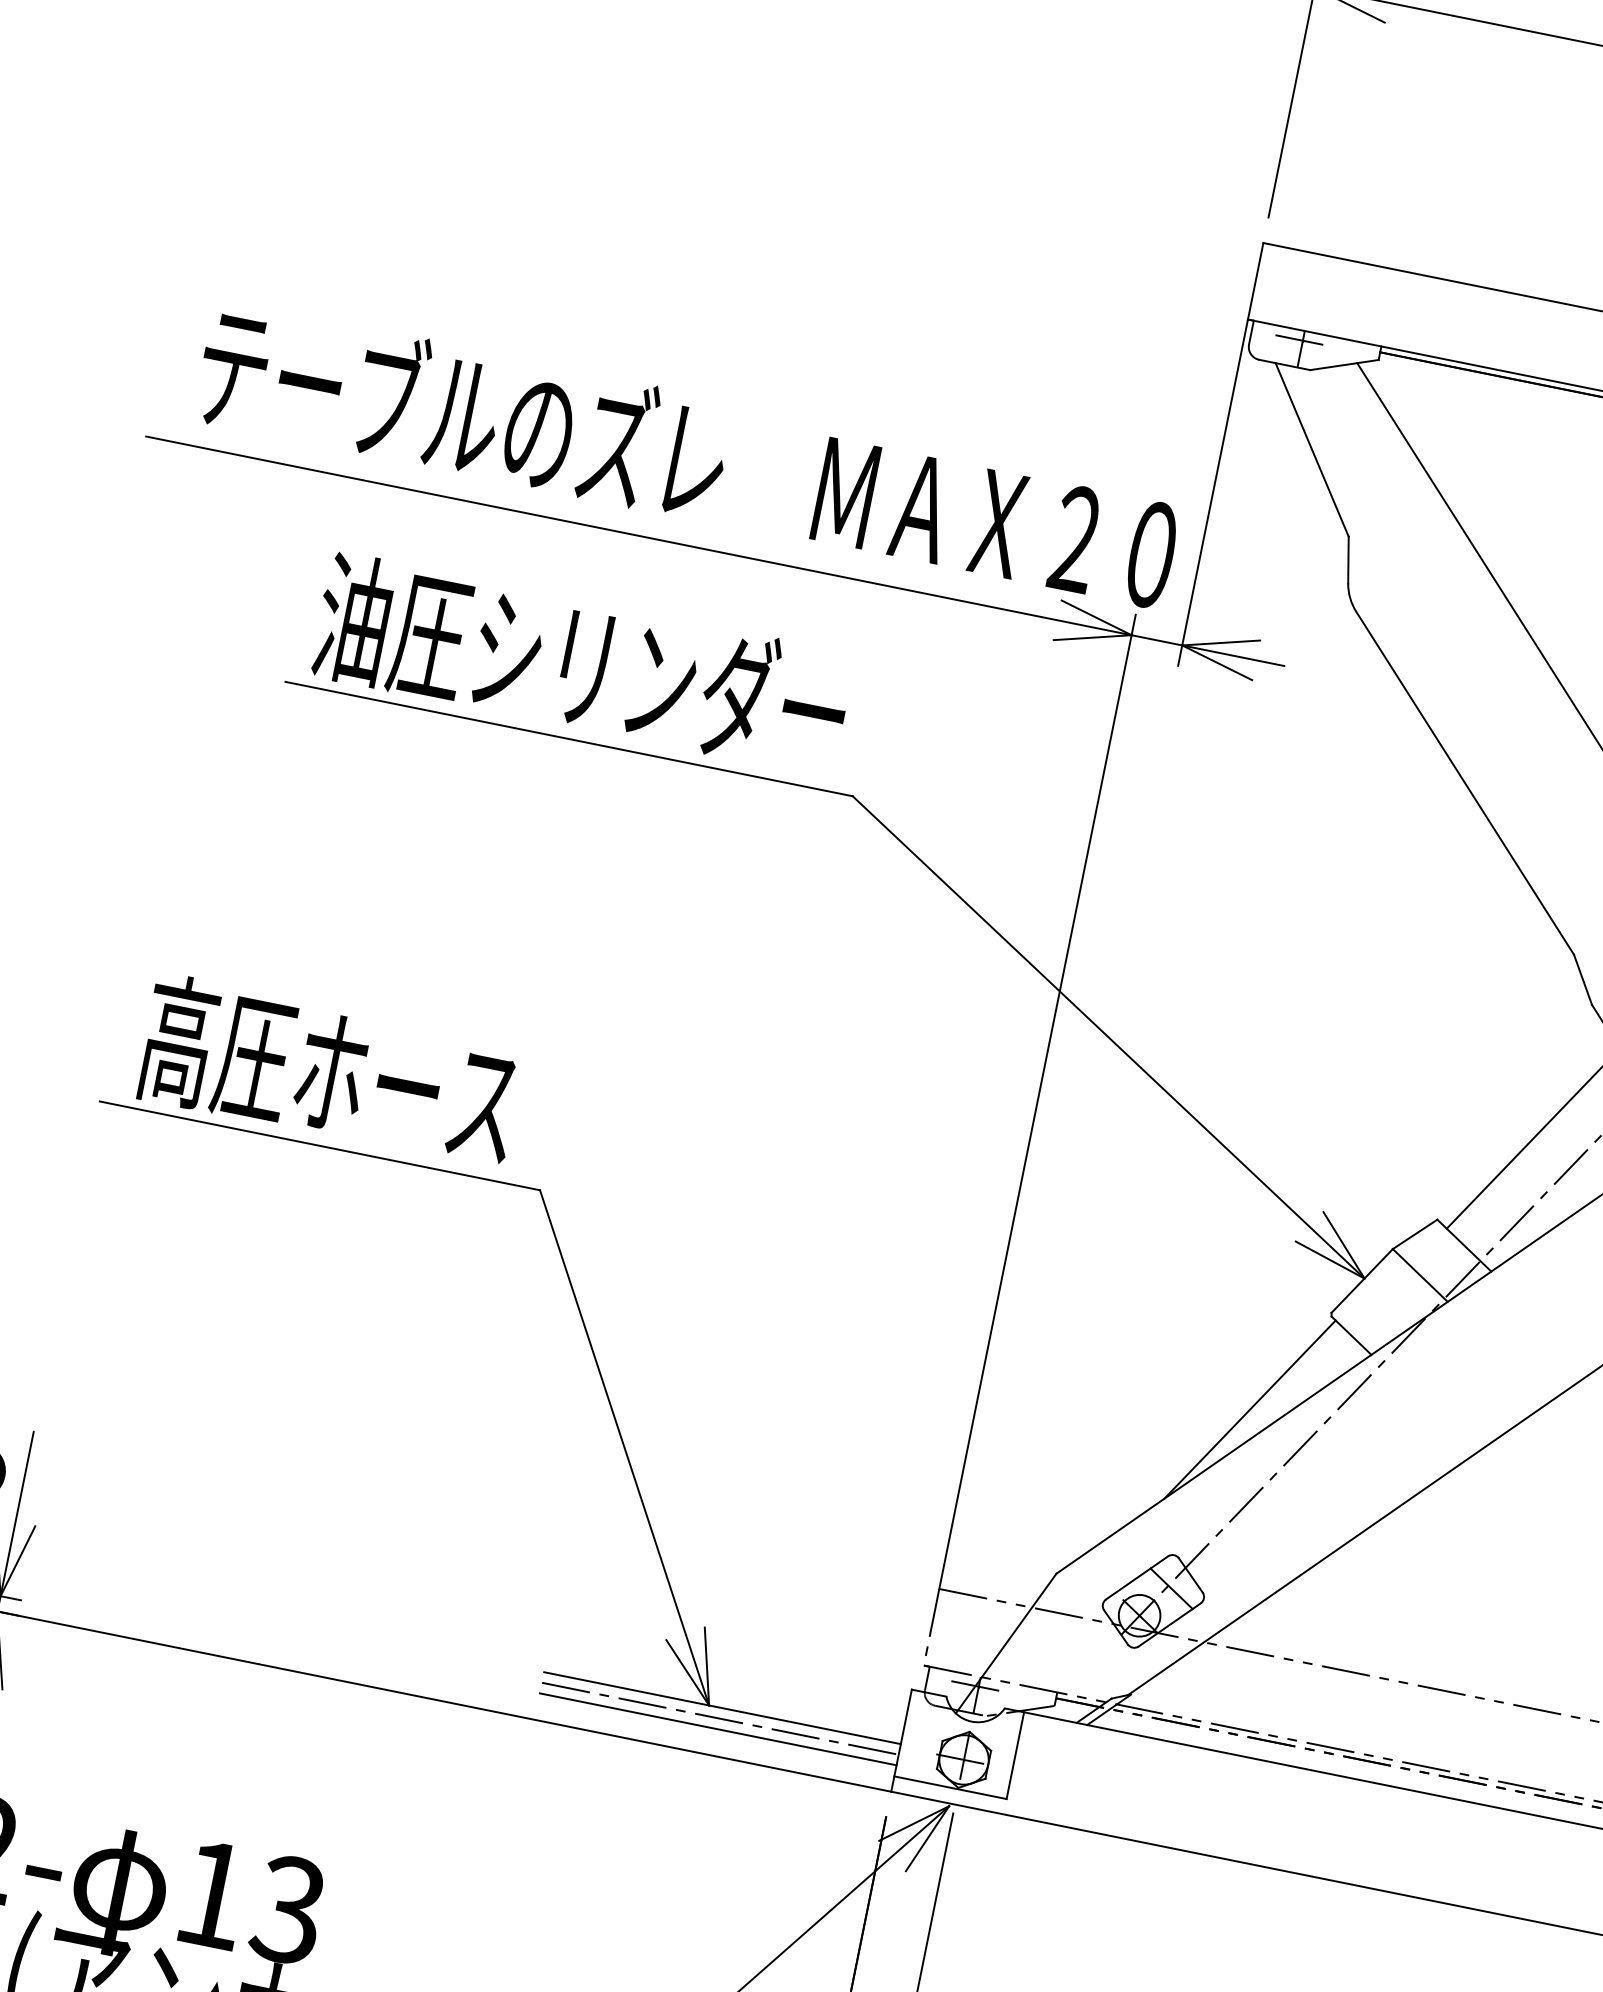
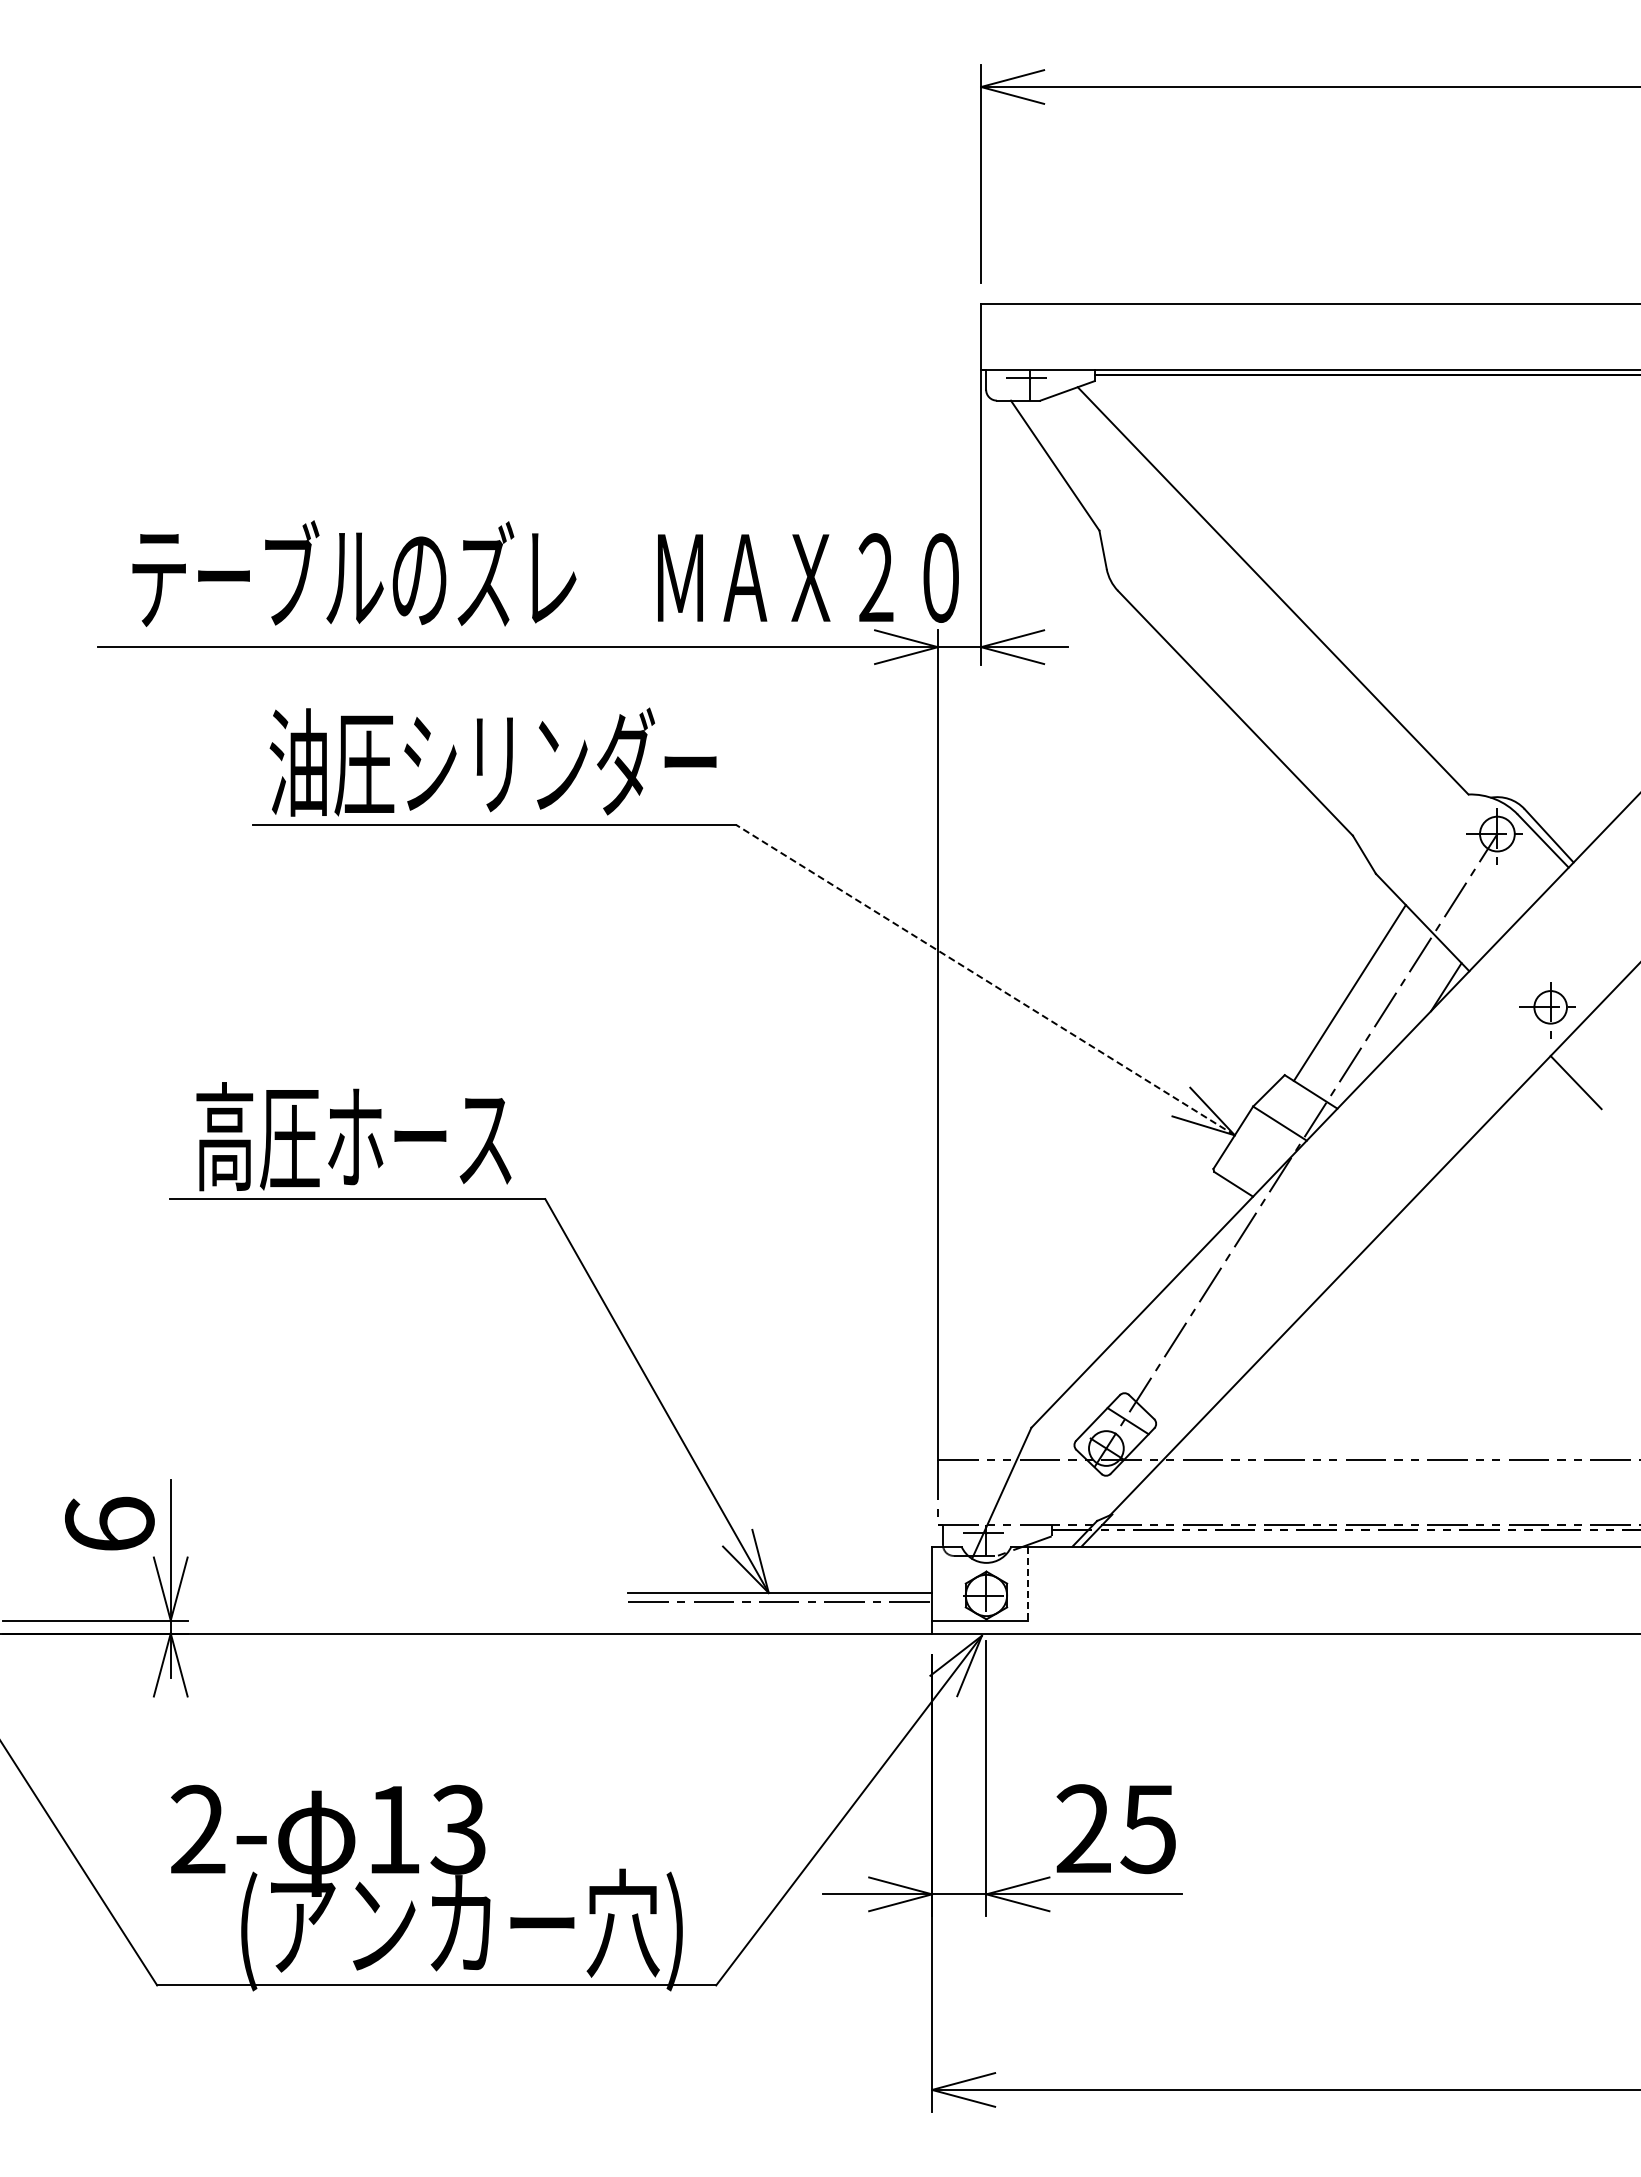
line: (1108, 1037) -> (985, 980), solid -> dashed
line: (1249, 1409) -> (1162, 1261), removed
line: (718, 1729) -> (780, 1611), removed
line: (1015, 1755) -> (1027, 1583), solid -> dashed

